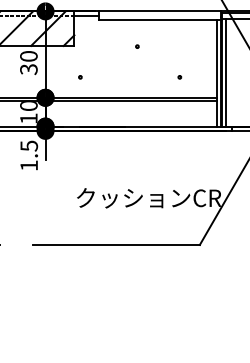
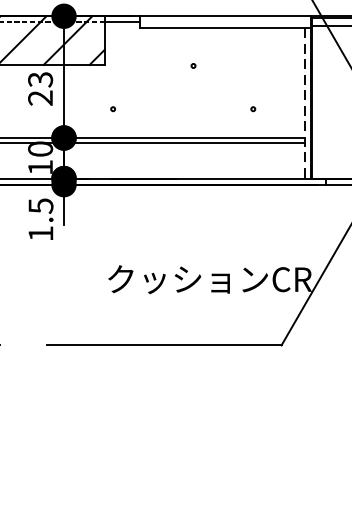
text: (28, 63) -> (39, 89), 30 -> 23
line: (226, 72) -> (319, 102), removed
line: (216, 73) -> (304, 103), solid -> dashed

